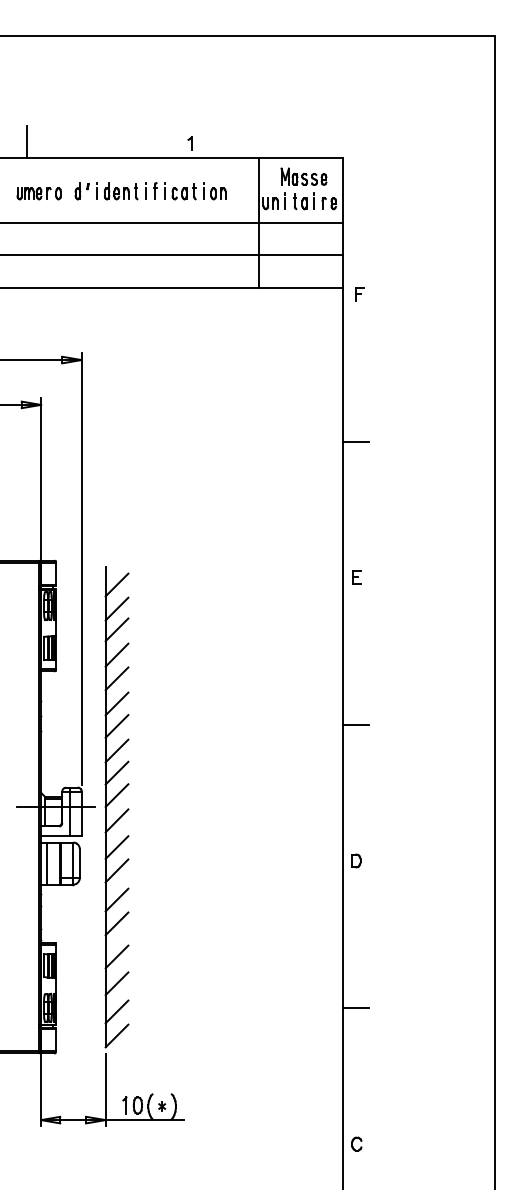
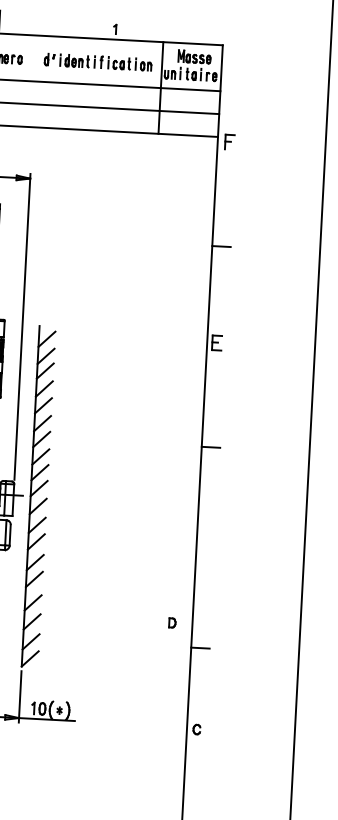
part: (150, 191) -> (98, 62), moved
part: (359, 294) -> (229, 142), size x1.6
part: (356, 577) -> (216, 342), size x1.6
part: (356, 860) -> (172, 622), moved
part: (356, 1143) -> (196, 729), moved

